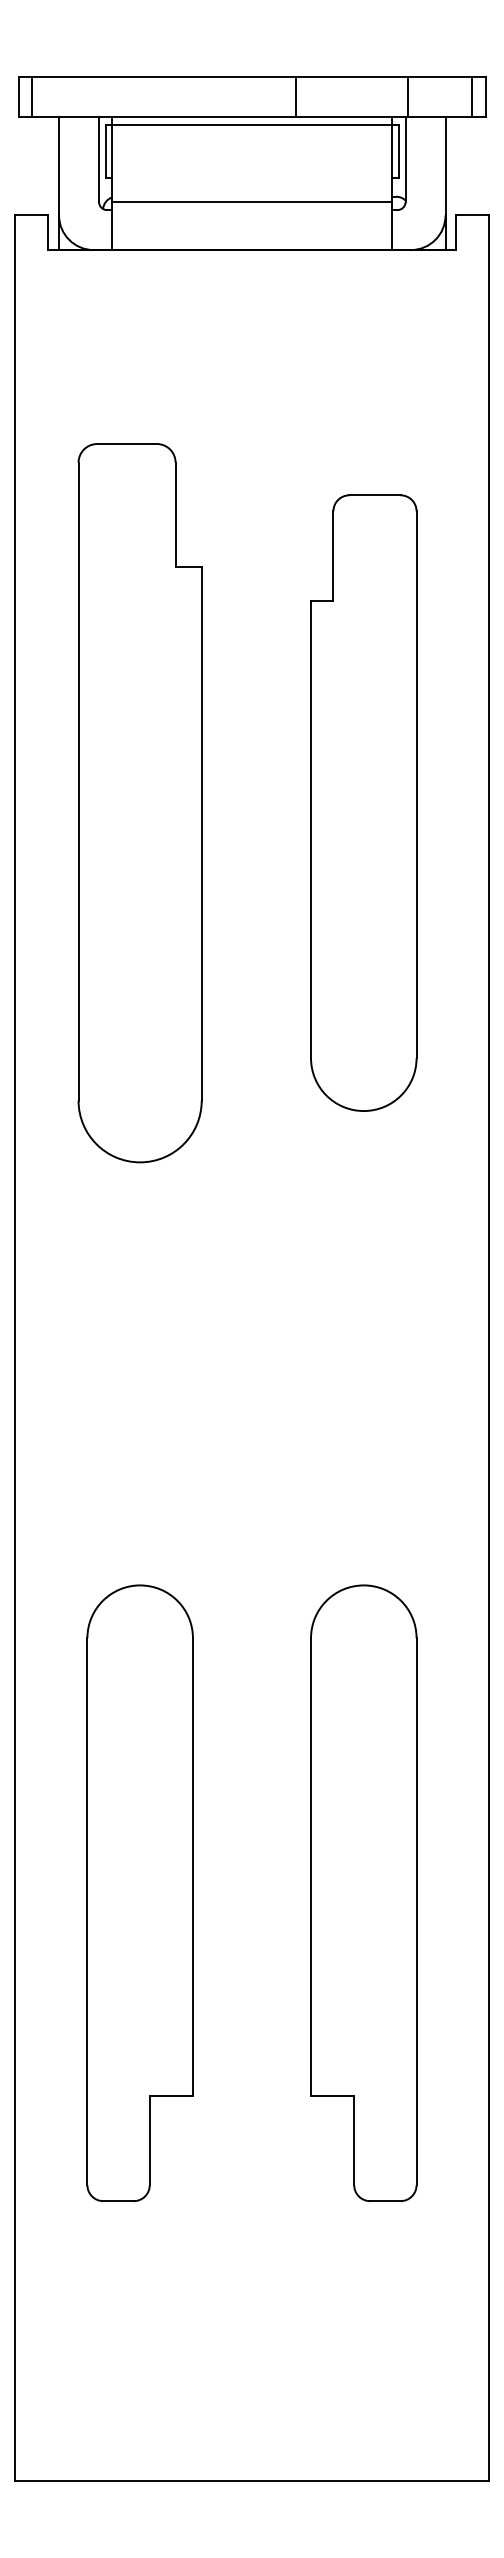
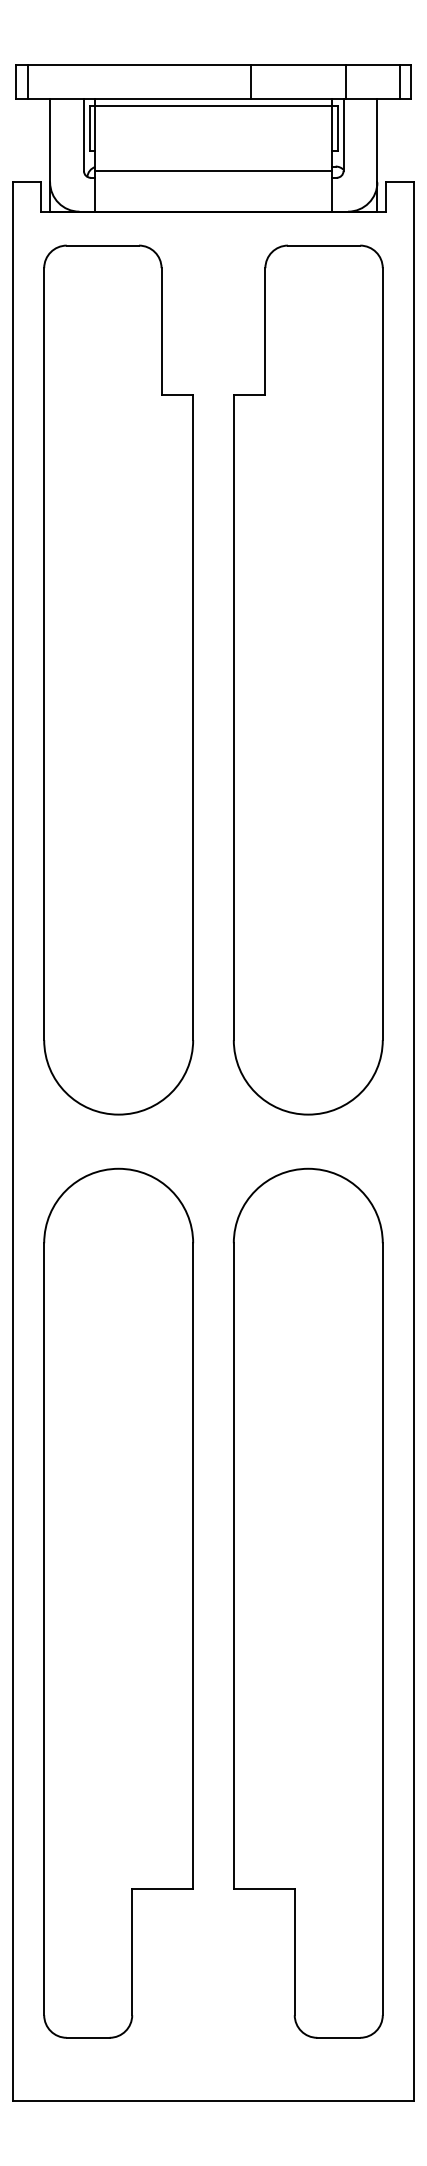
part: (139, 802) -> (118, 679), size x1.43
part: (363, 802) -> (307, 679), size x1.67
part: (139, 1892) -> (118, 1602), size x1.67
part: (363, 1892) -> (307, 1602), size x1.67

